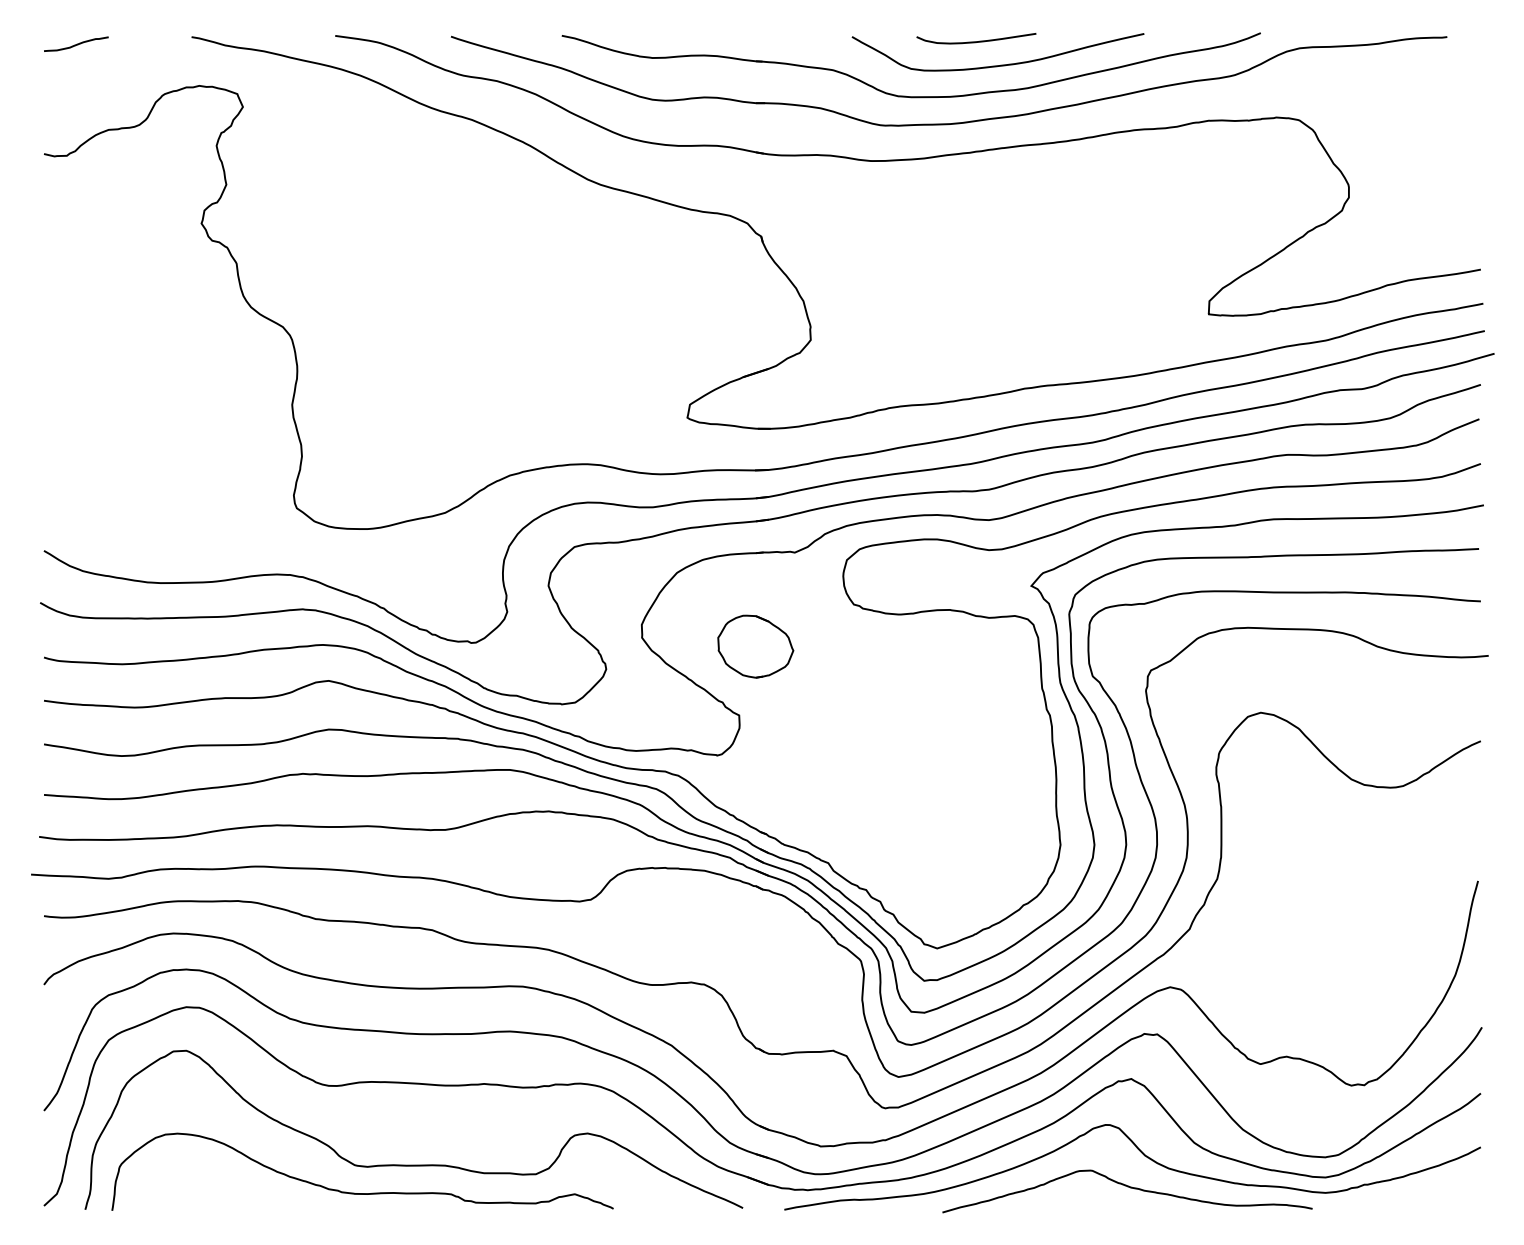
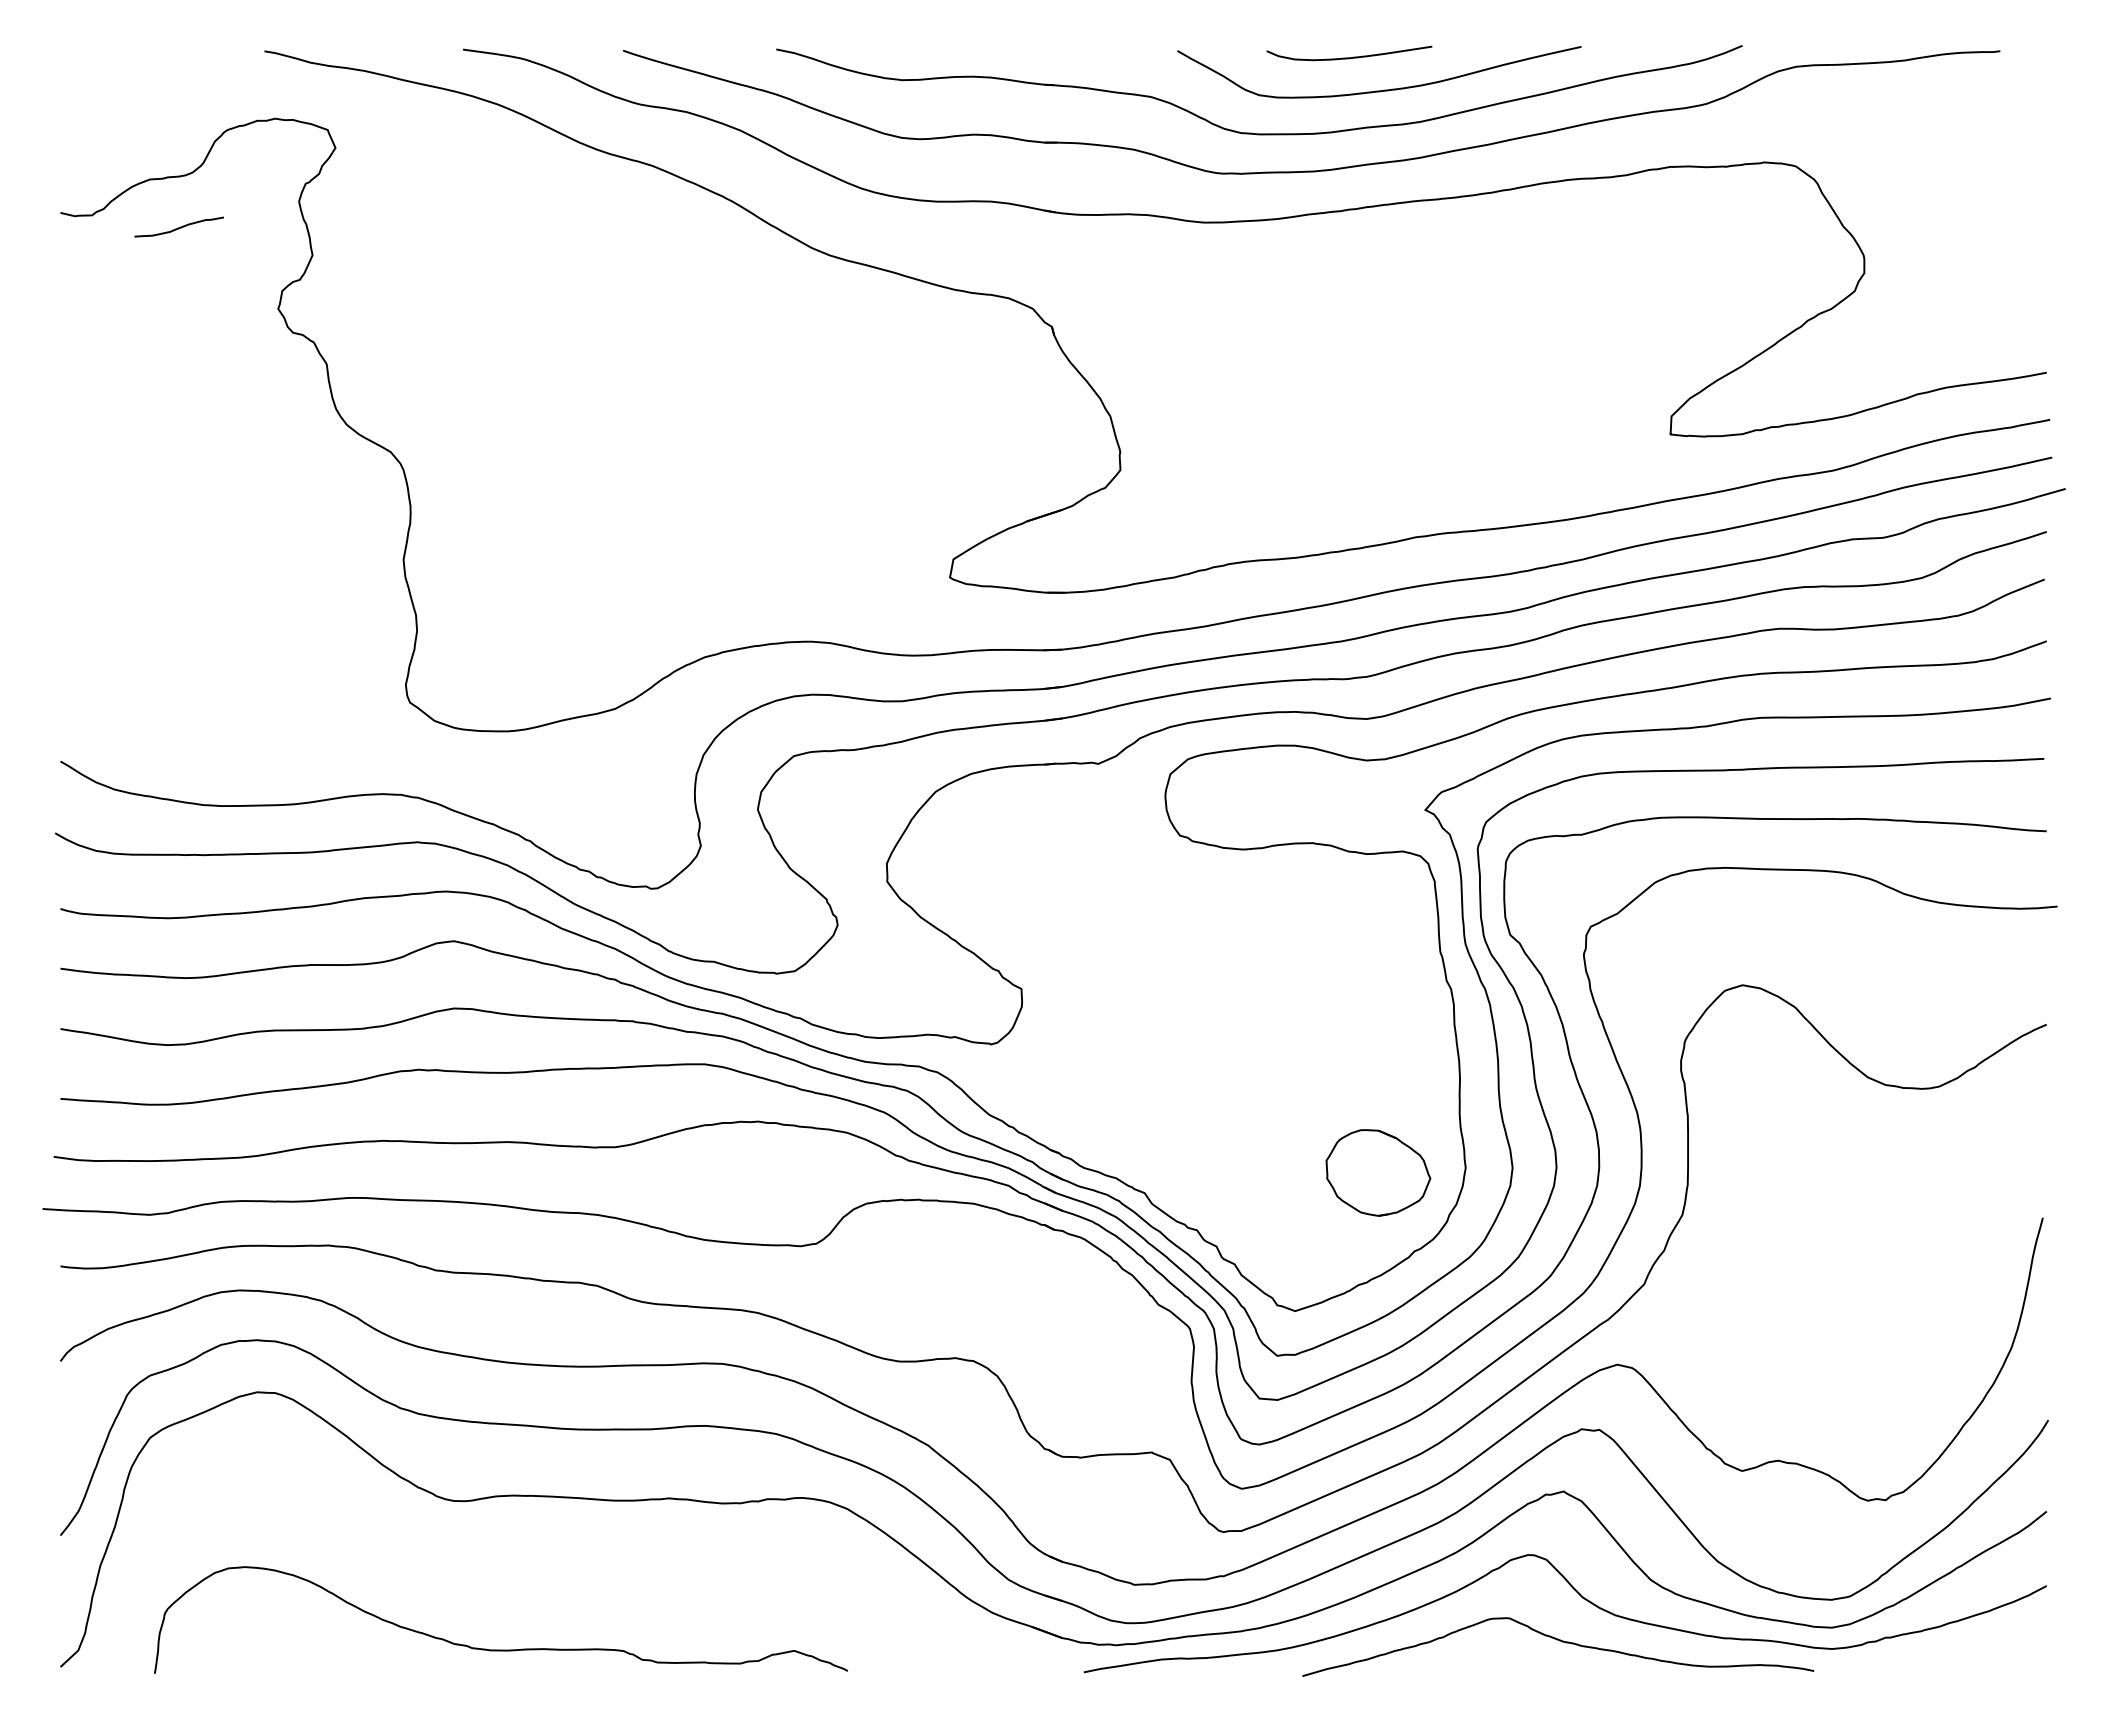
curve: (75, 44) -> (178, 227), moved
part: (755, 646) -> (1378, 1172), moved
curve: (413, 1165) -> (571, 1610), removed

